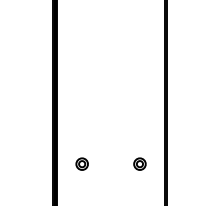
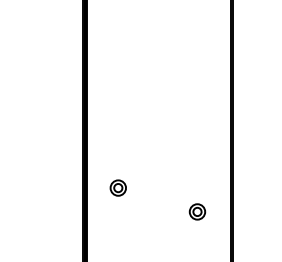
part: (81, 163) -> (117, 187), moved

